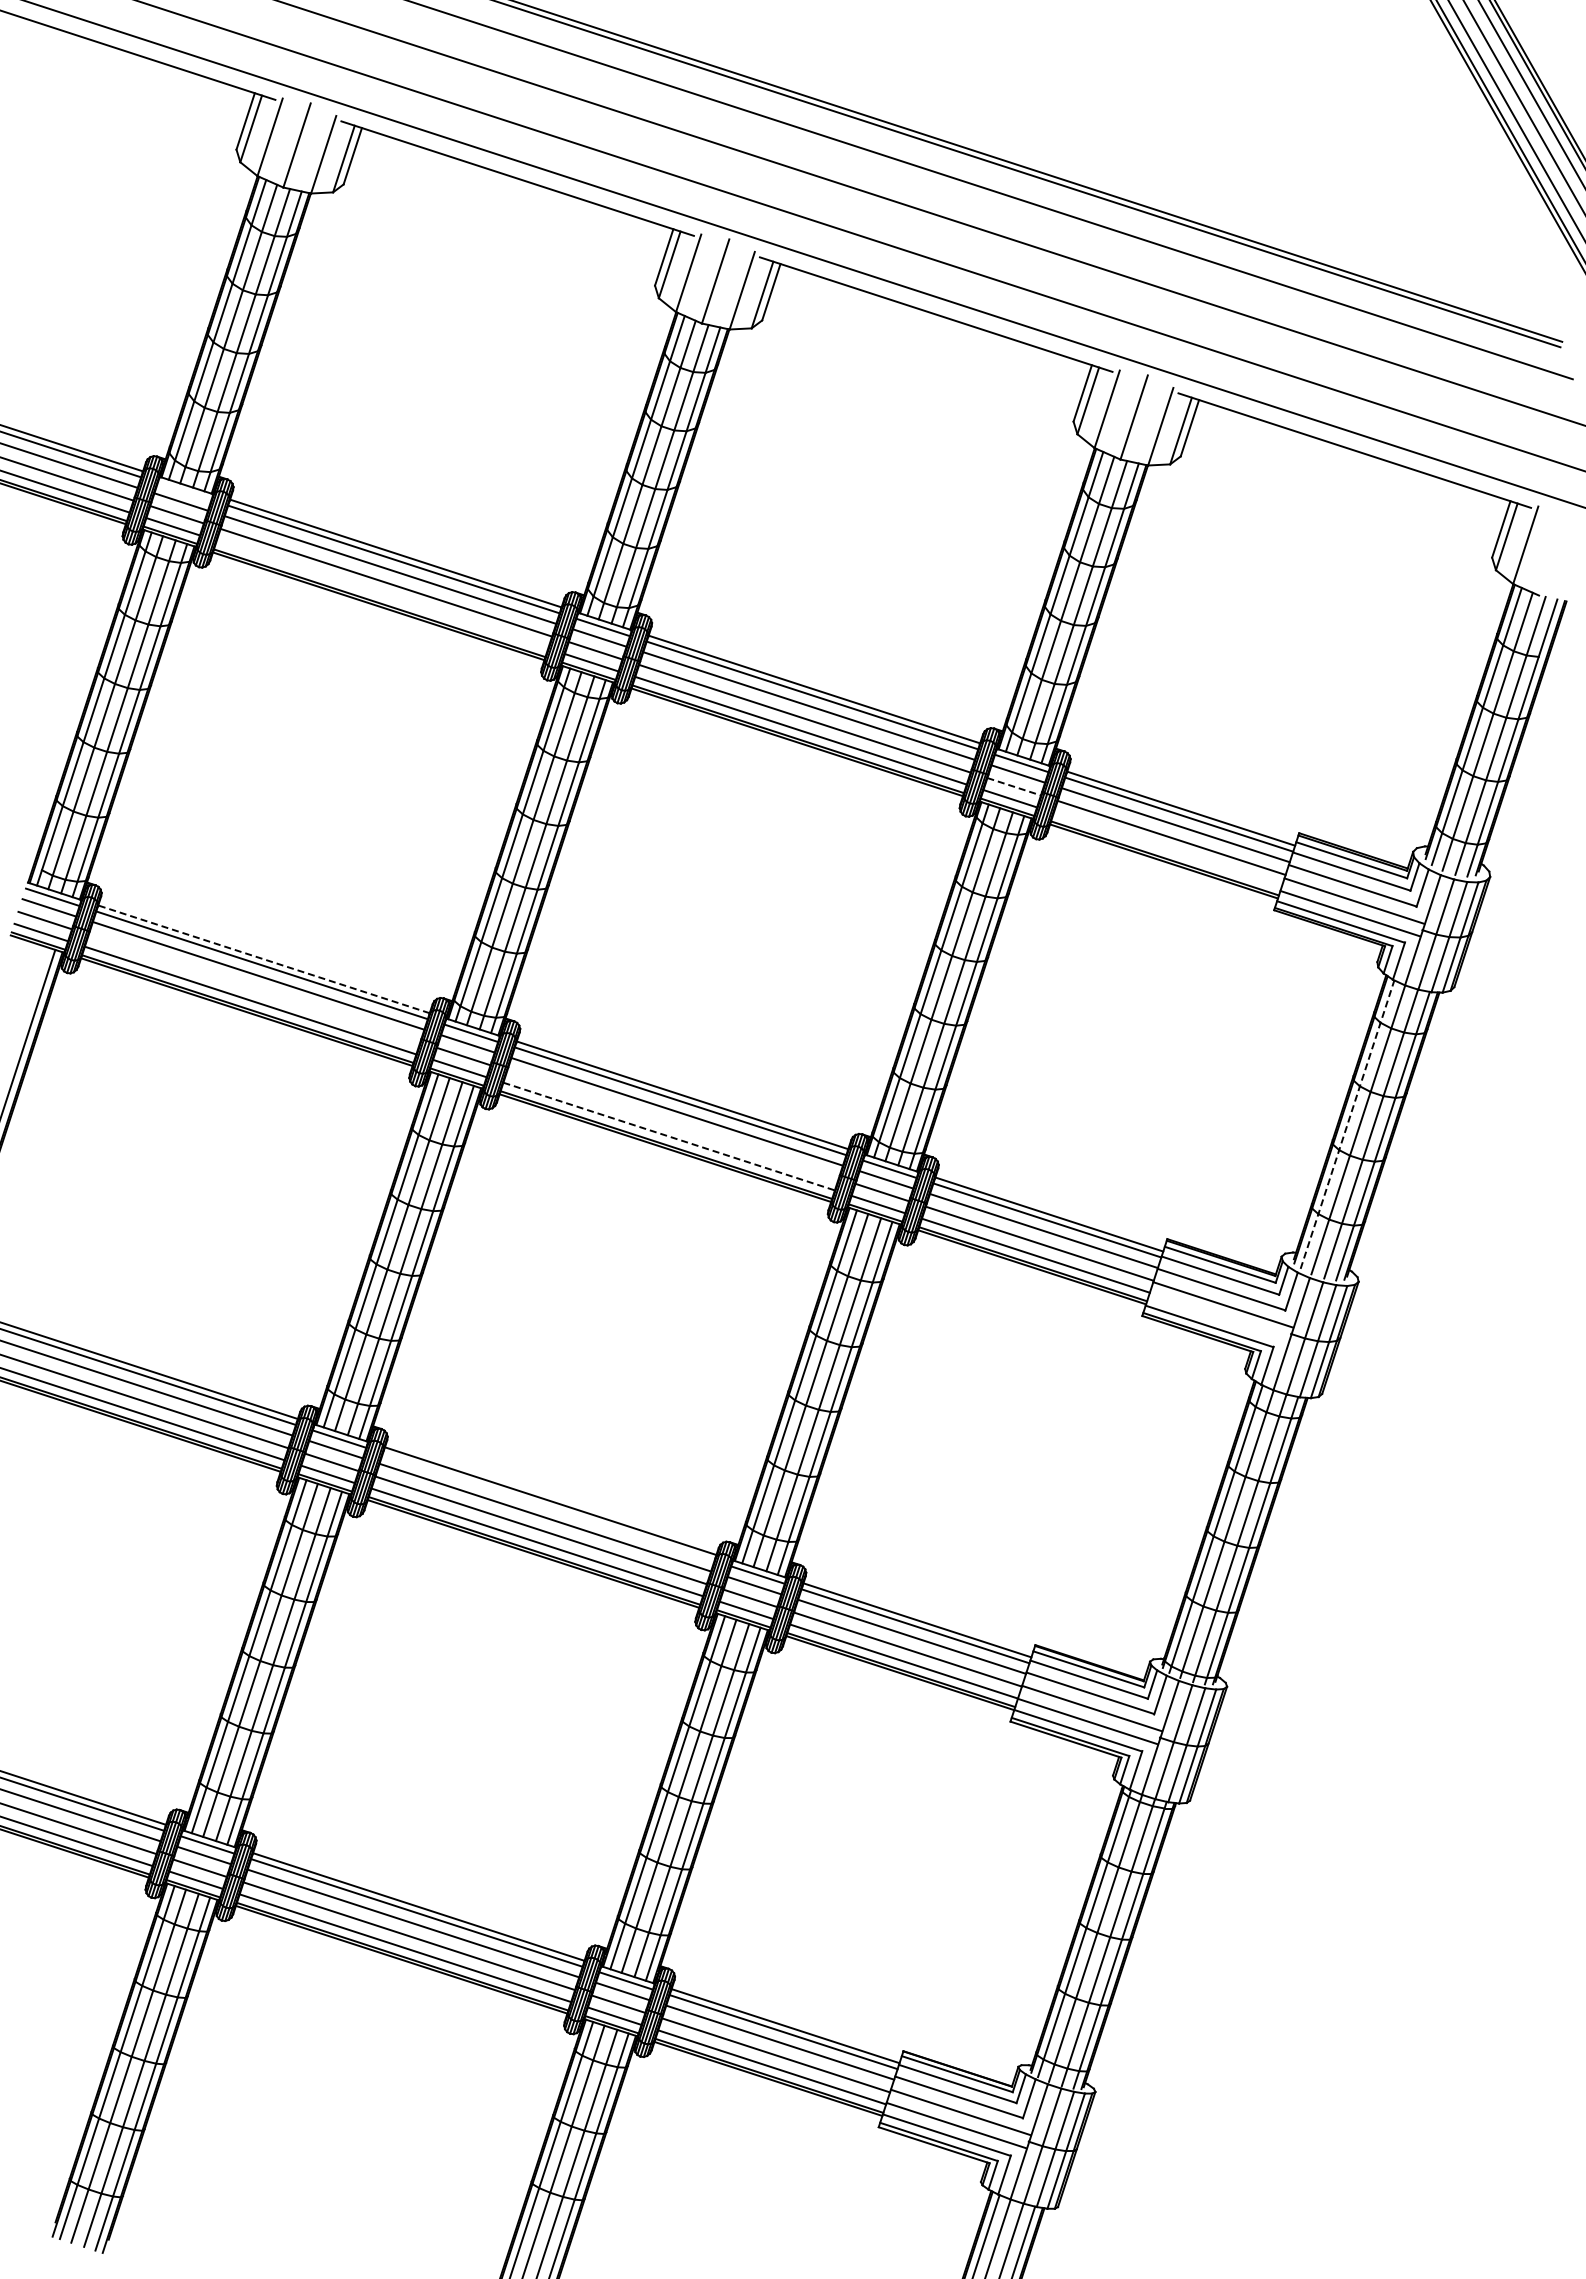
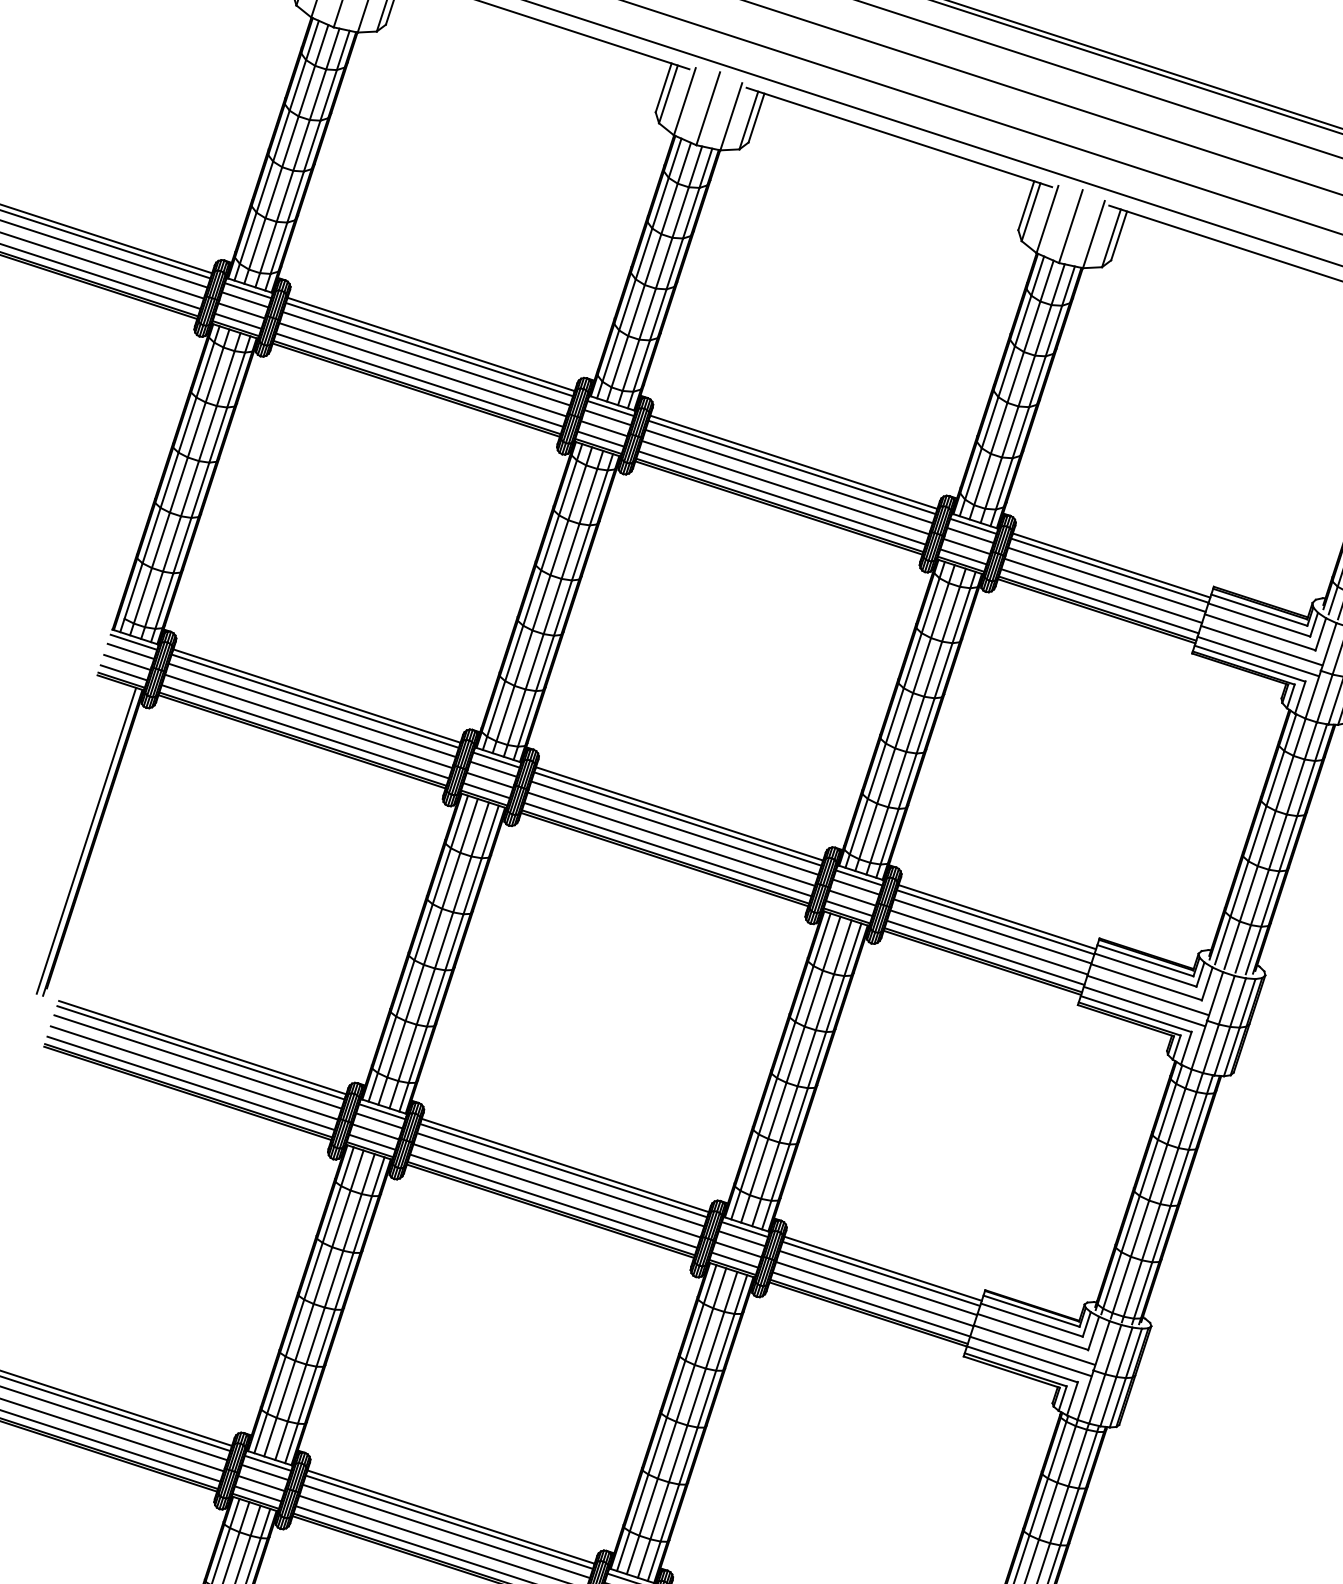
line: (184, 491) -> (248, 290), added
line: (382, 594) -> (419, 379), added
line: (1014, 786) -> (967, 546), dashed -> solid
line: (1167, 849) -> (1099, 600), added
line: (263, 959) -> (316, 696), dashed -> solid
line: (254, 988) -> (308, 721), added
line: (672, 1124) -> (670, 839), added
line: (1347, 1124) -> (1255, 839), dashed -> solid
line: (669, 1136) -> (668, 849), dashed -> solid
line: (1219, 1317) -> (1144, 1006), added
line: (548, 1506) -> (563, 1170), added

